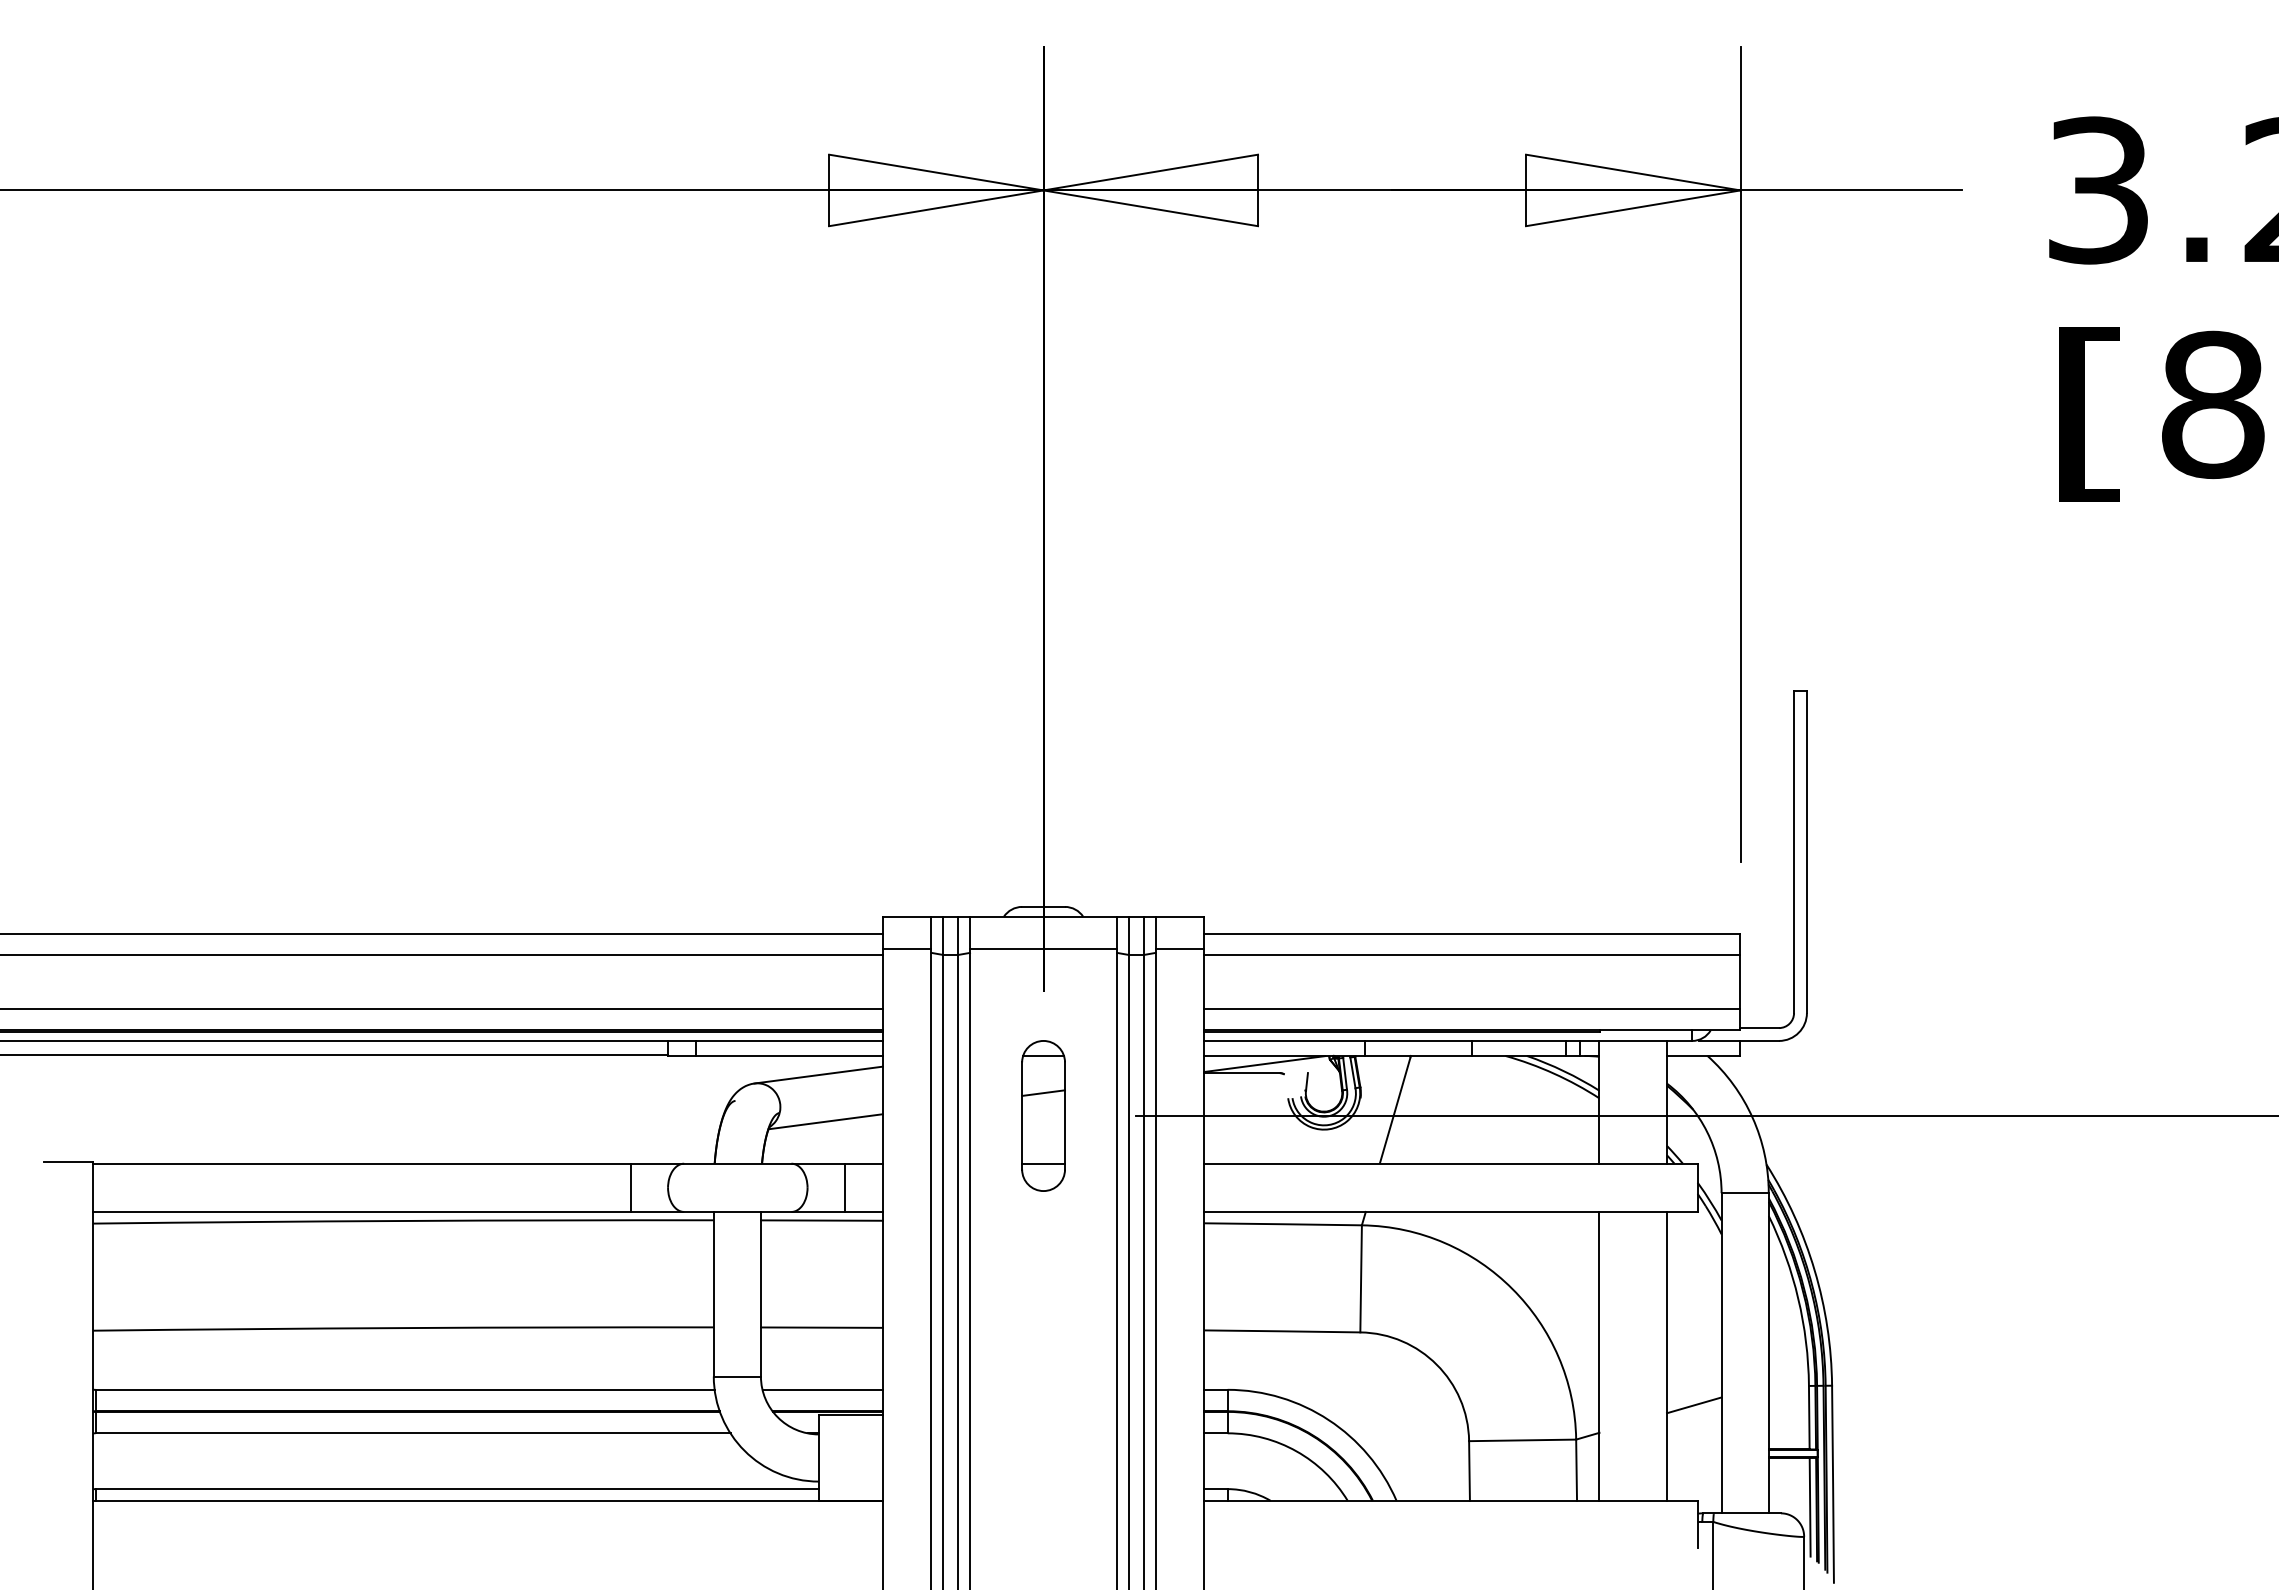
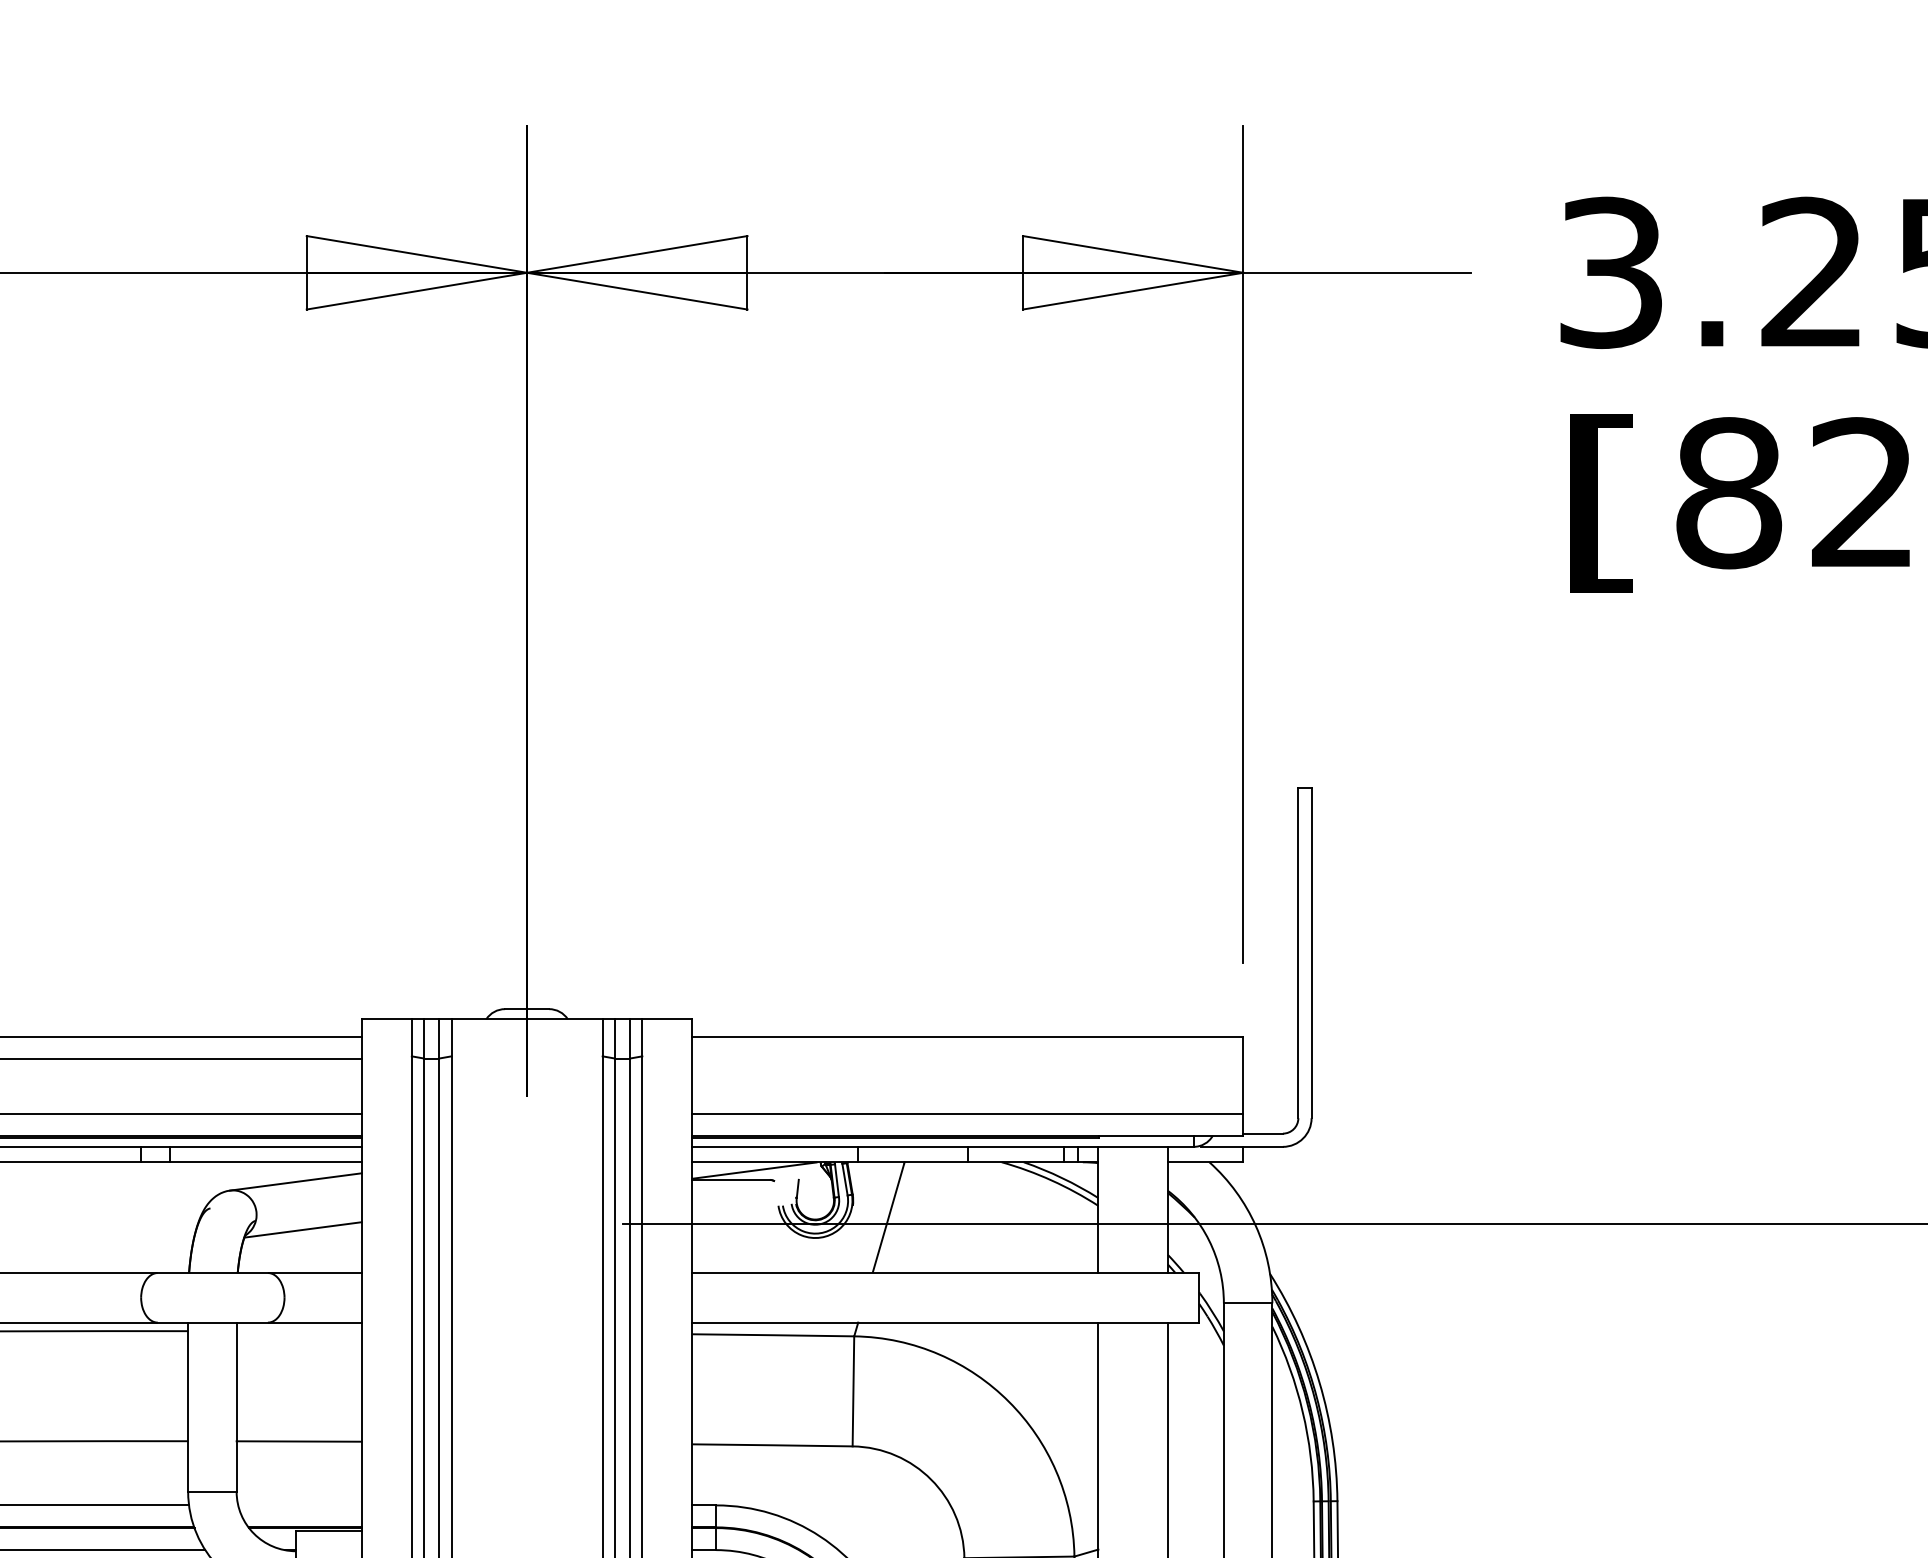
line: (906, 948) -> (386, 1051), removed
line: (1043, 948) -> (527, 1051), removed
line: (1179, 948) -> (666, 1051), removed
line: (1472, 955) -> (967, 1059), removed
part: (1043, 1115) -> (527, 1223), removed
line: (630, 1187) -> (102, 1297), removed
line: (845, 1187) -> (323, 1297), removed
line: (821, 1220) -> (298, 1331), removed
line: (822, 1389) -> (299, 1505), removed
line: (1694, 1405) -> (1196, 1521), removed

